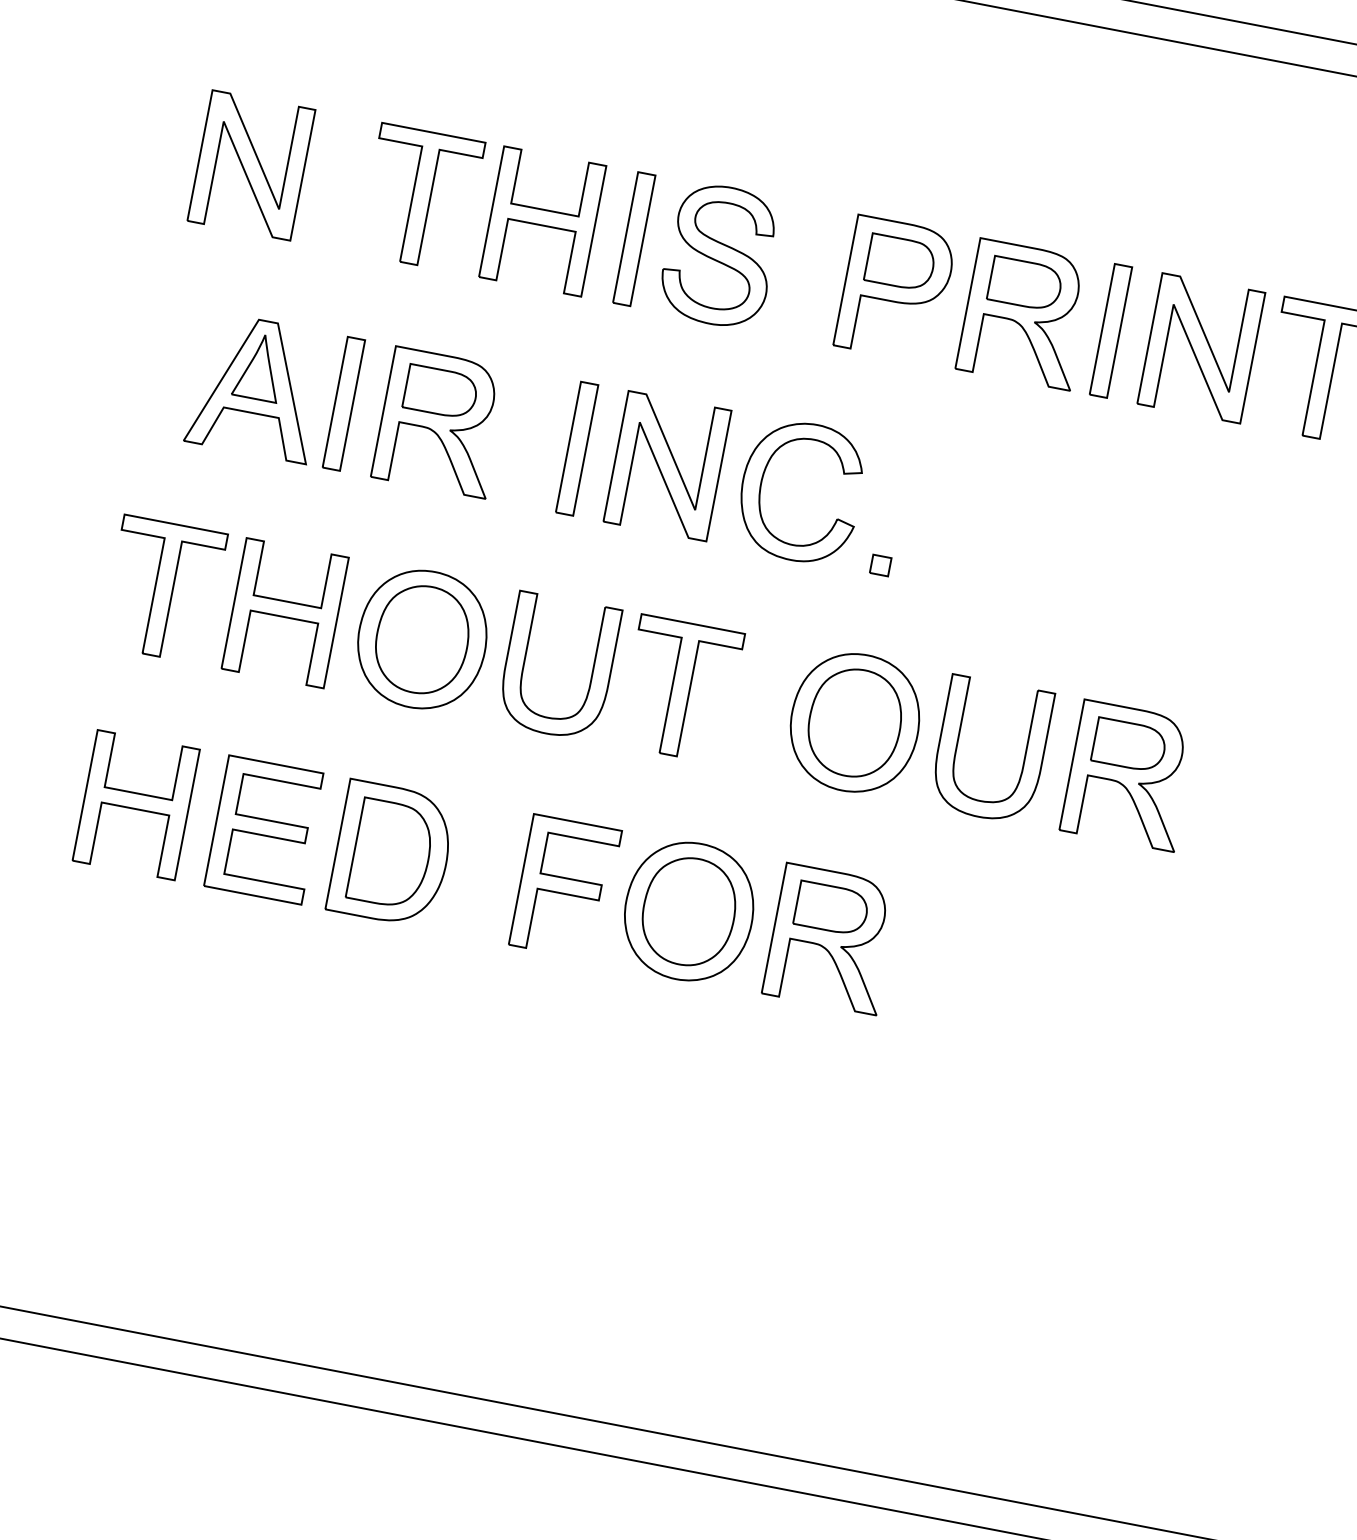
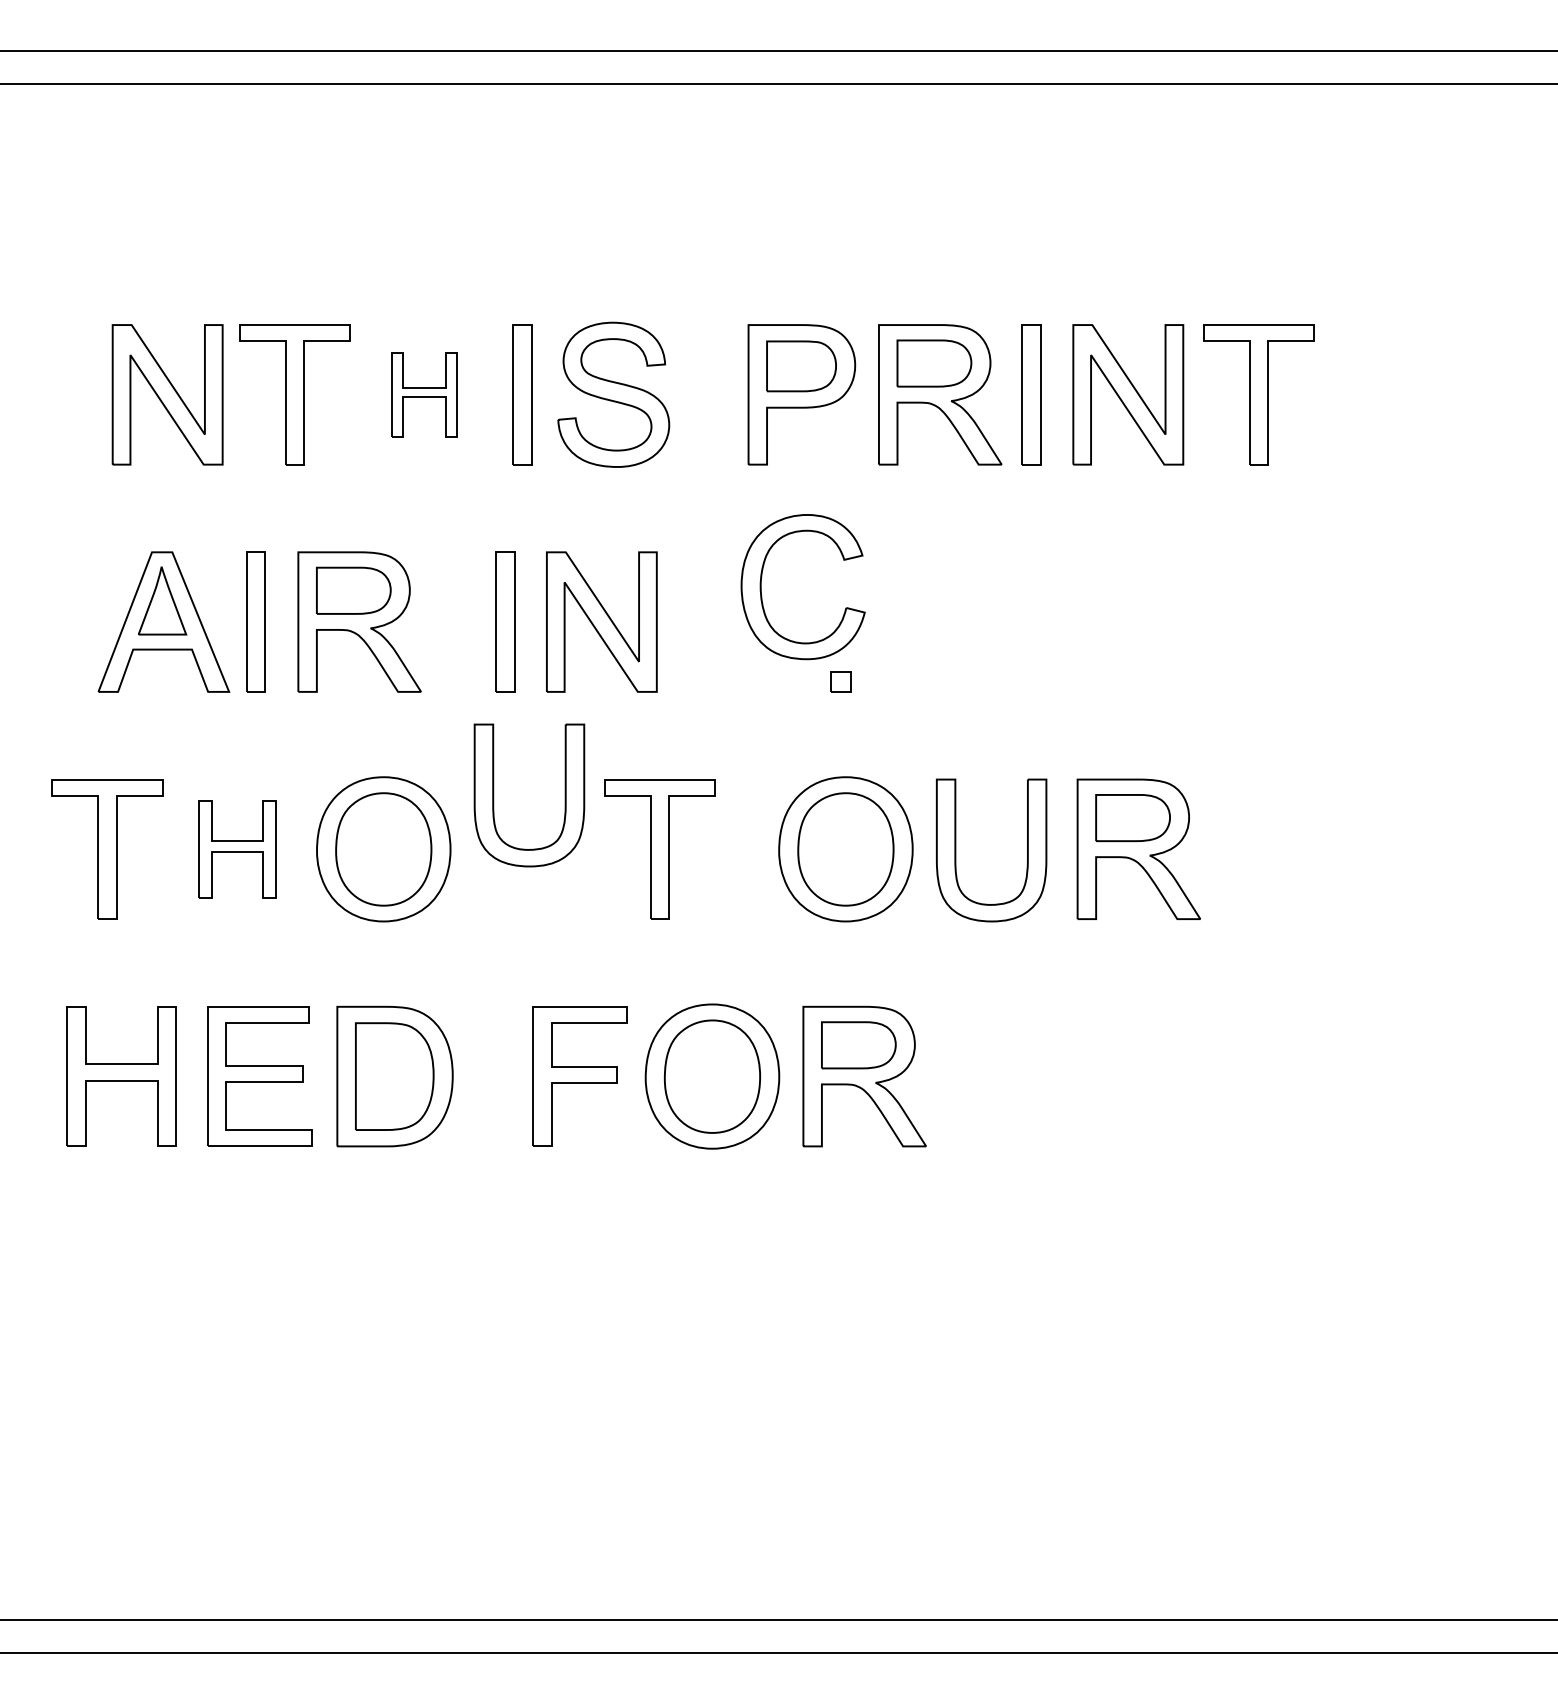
part: (251, 165) -> (167, 394), moved
part: (542, 221) -> (424, 394), size x0.6
part: (761, 484) -> (761, 587), moved
part: (285, 613) -> (237, 849), size x0.7
part: (525, 660) -> (494, 795), moved

